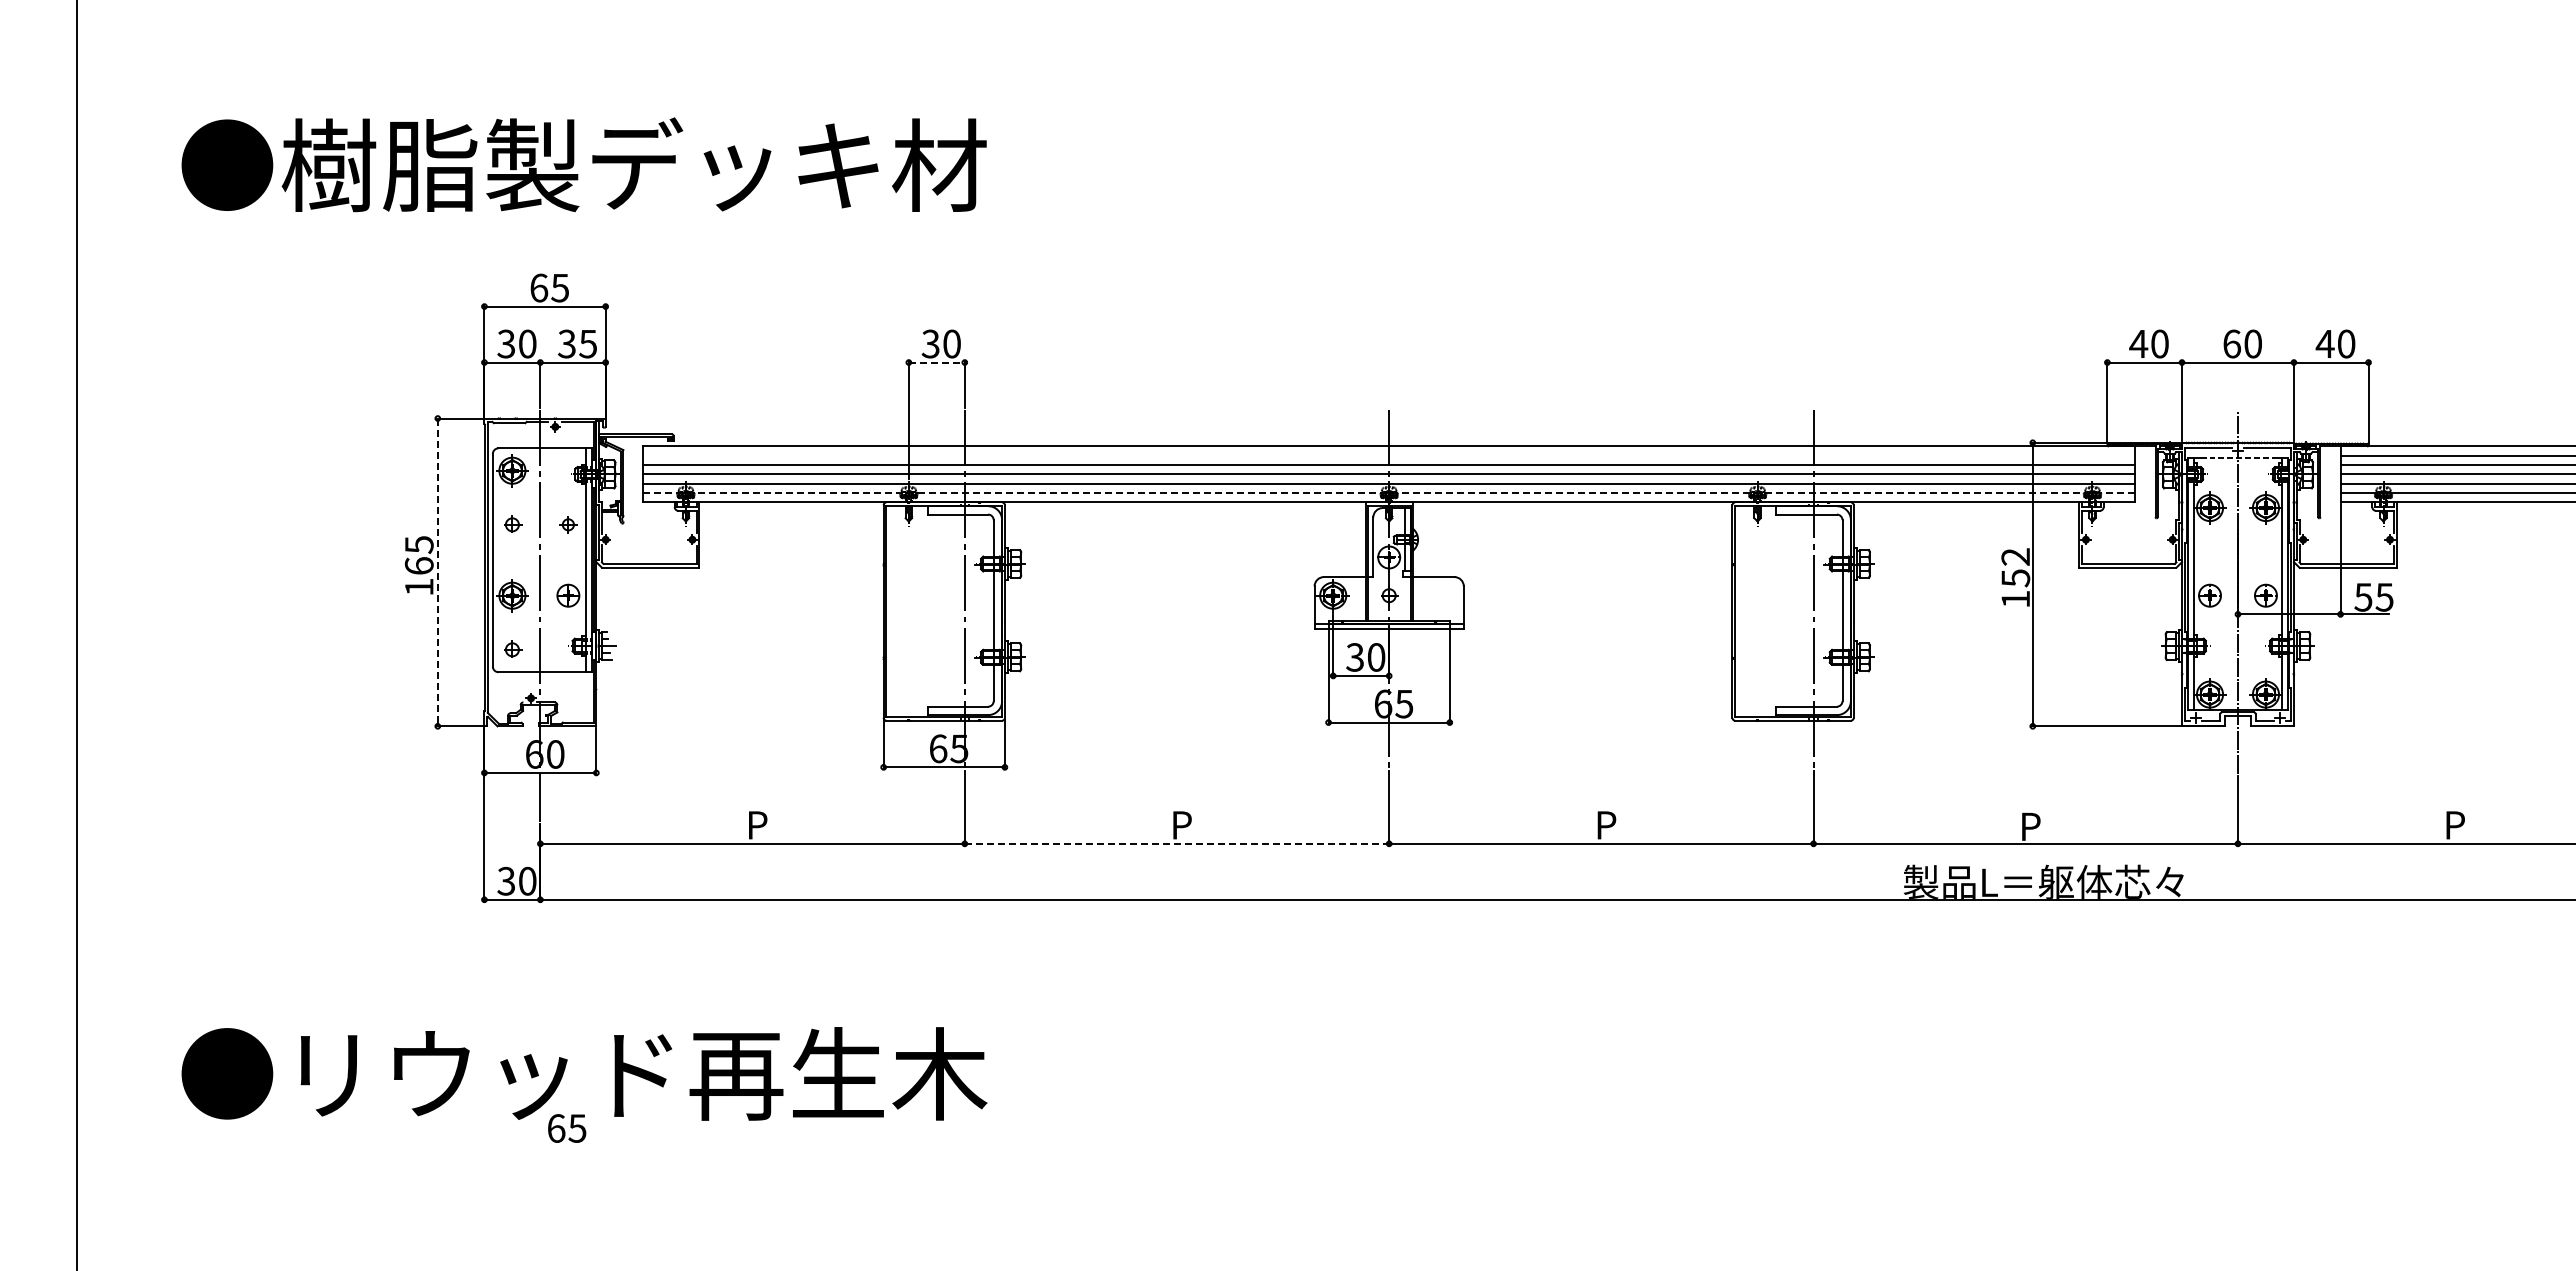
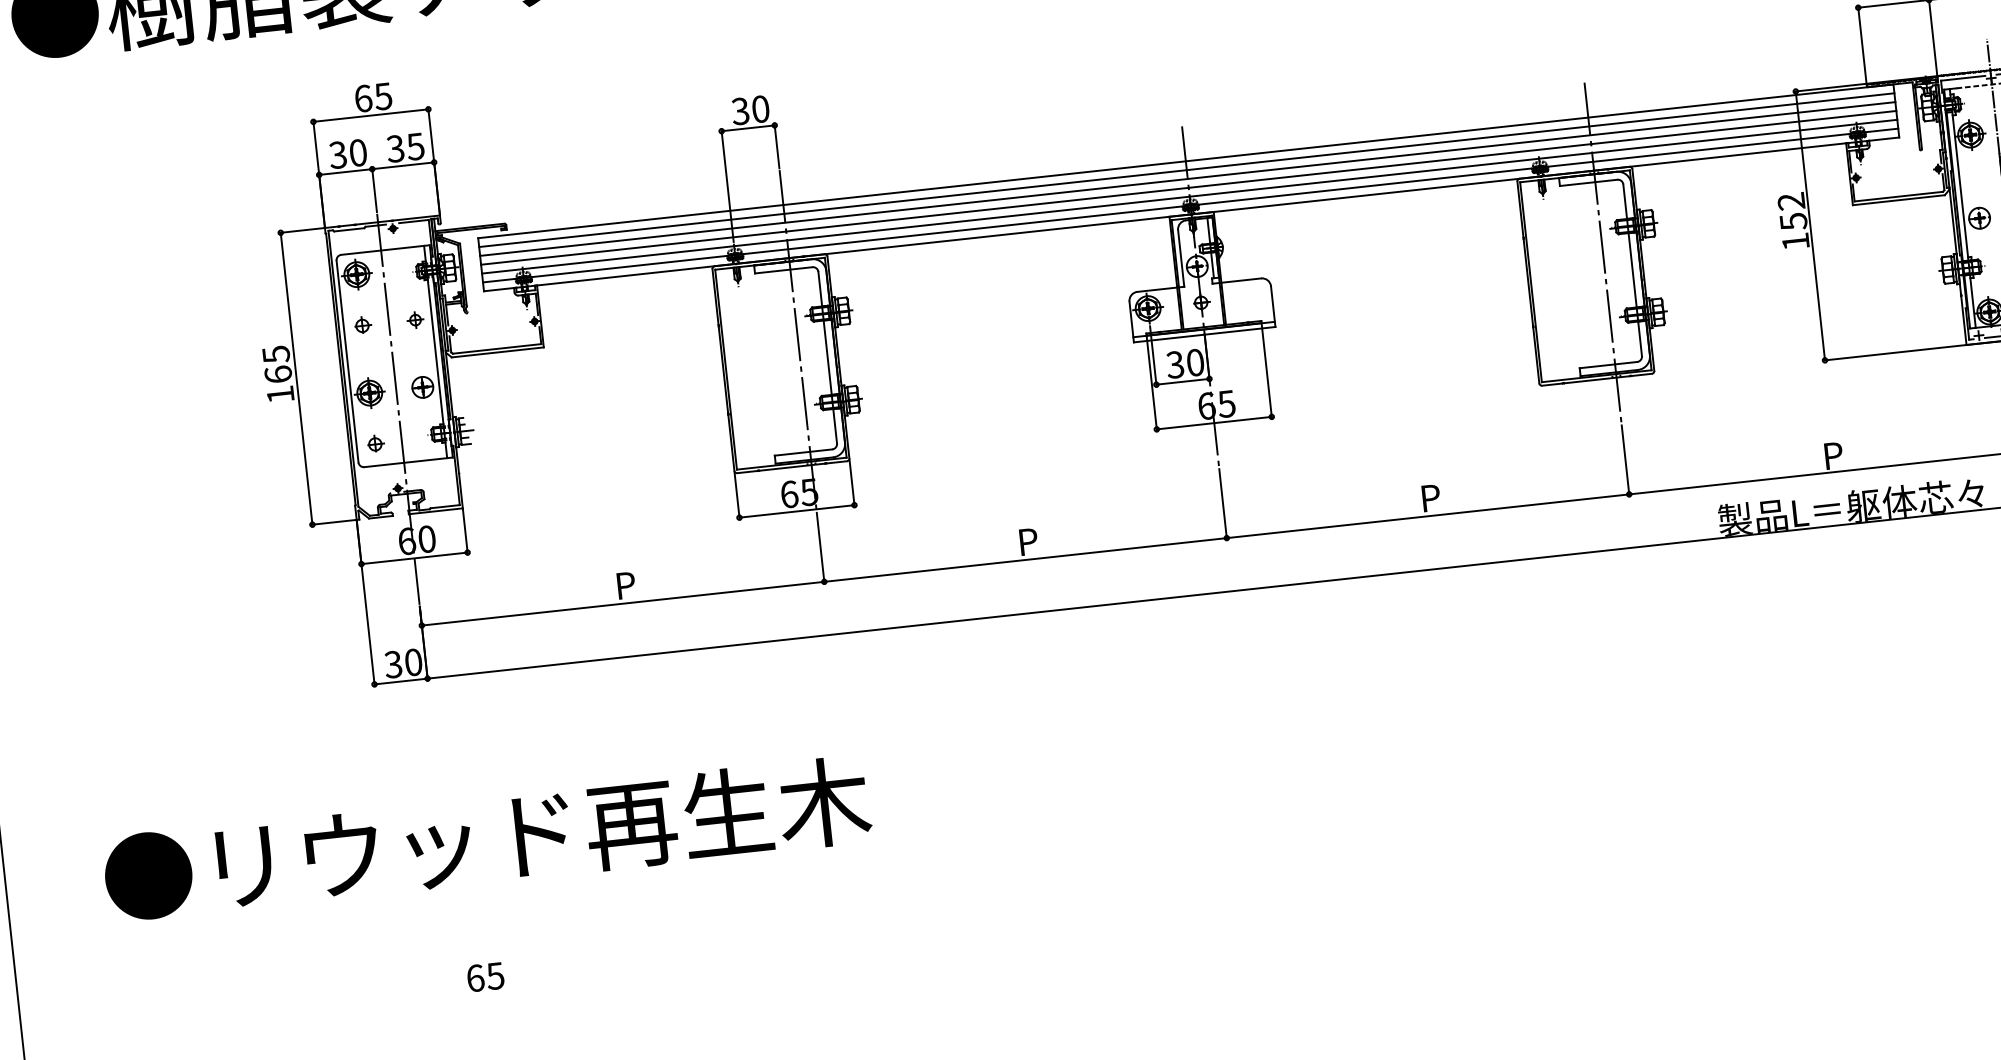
line: (936, 362) -> (747, 128), dashed -> solid
line: (1389, 455) -> (1187, 169), added
line: (1388, 493) -> (1190, 205), dashed -> solid
line: (437, 572) -> (296, 378), dashed -> solid
line: (1177, 843) -> (1025, 559), dashed -> solid
text: (567, 1128) -> (486, 977), moved

